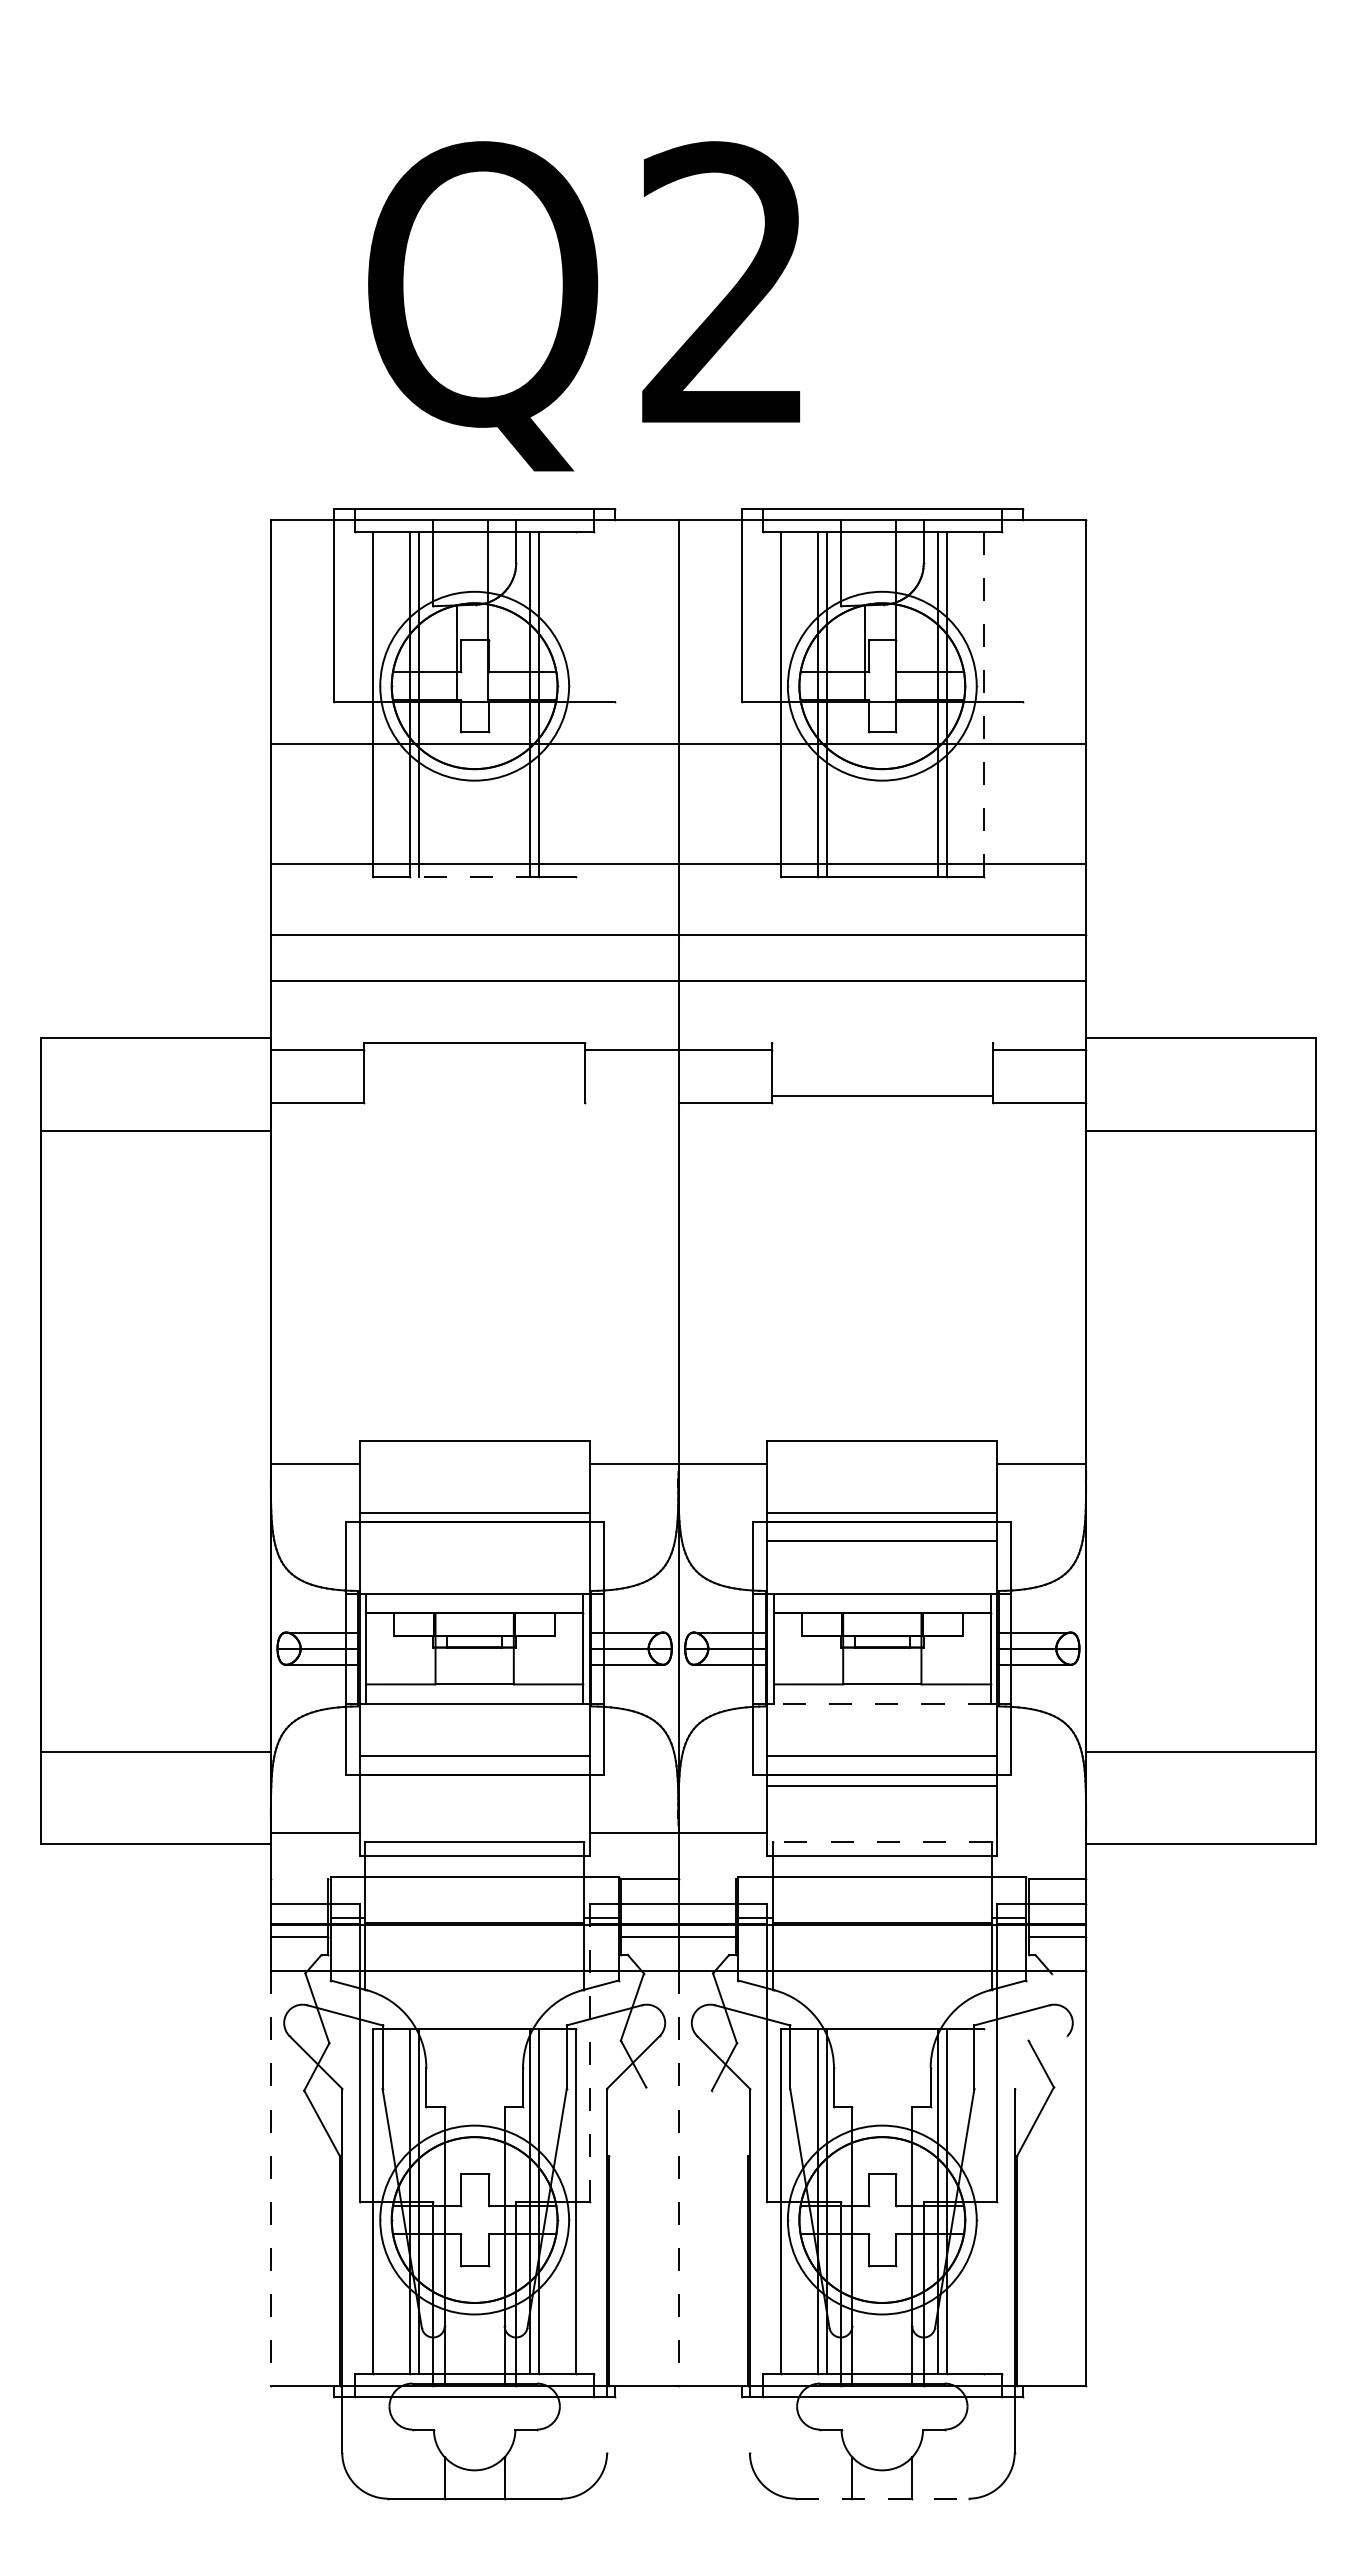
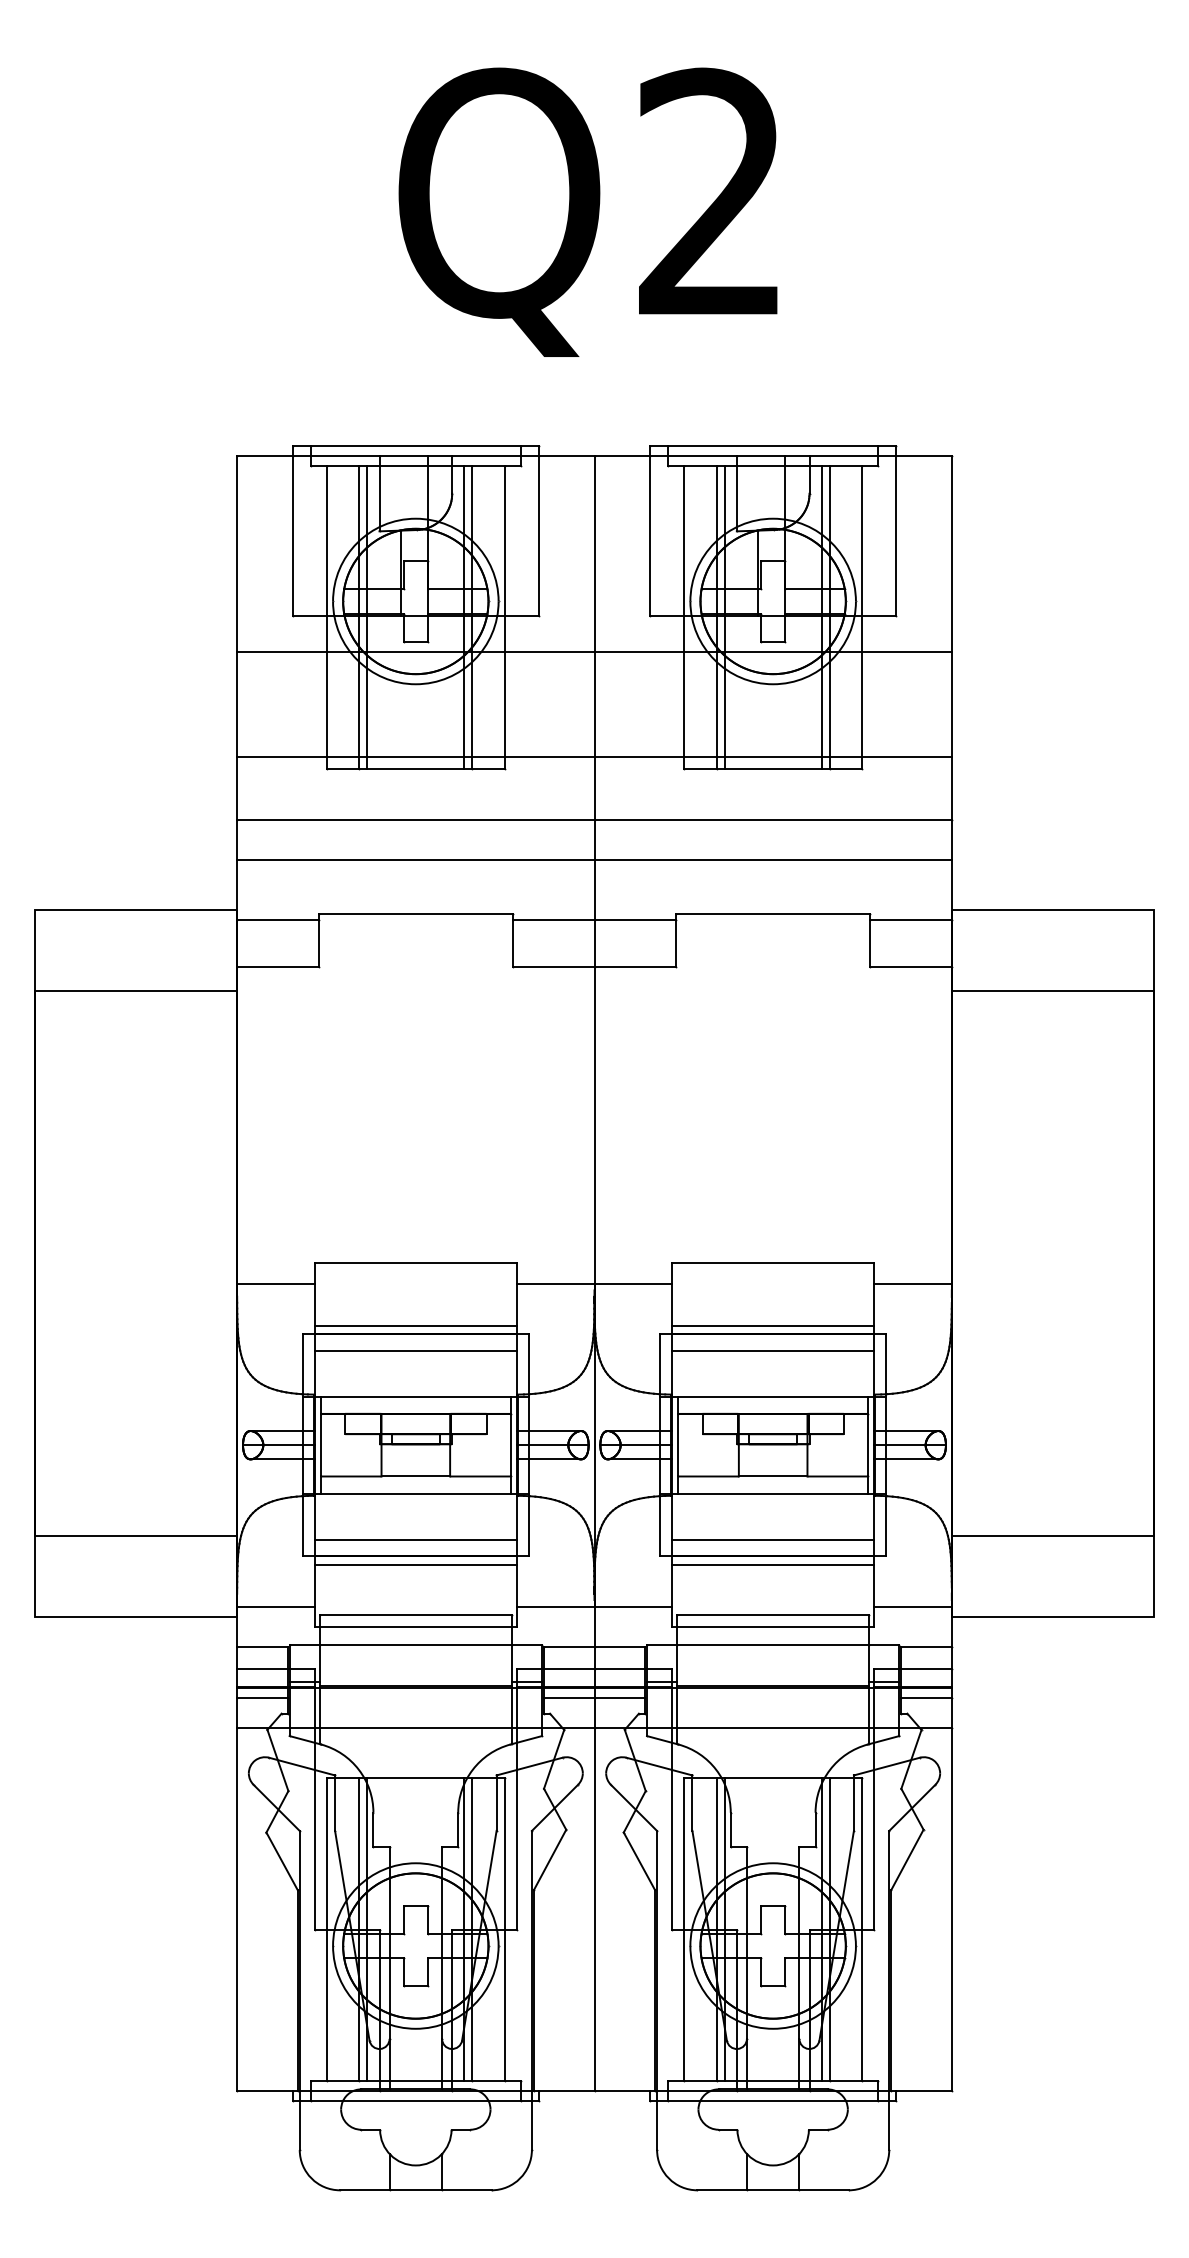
text: (584, 306) -> (588, 212), moved
line: (615, 611) -> (539, 535), added
line: (1022, 611) -> (896, 535), added
line: (576, 704) -> (505, 617), added
line: (983, 704) -> (861, 617), dashed -> solid
line: (474, 877) -> (415, 769), dashed -> solid
line: (881, 1096) -> (772, 914), moved
line: (631, 1103) -> (553, 967), added
line: (474, 1541) -> (415, 1351), added
line: (881, 1703) -> (772, 1493), dashed -> solid
line: (474, 1785) -> (415, 1565), added
line: (1041, 1833) -> (912, 1607), added
line: (881, 1842) -> (772, 1615), dashed -> solid
line: (299, 1879) -> (262, 1647), added
line: (707, 1879) -> (619, 1647), added
line: (1039, 2006) -> (910, 1758), added
line: (589, 2053) -> (516, 1800), dashed -> solid
line: (1040, 2062) -> (911, 1807), added
line: (627, 2121) -> (549, 1859), added
line: (729, 2123) -> (639, 1861), added
line: (270, 2179) -> (236, 1910), dashed -> solid
line: (678, 2179) -> (594, 1910), dashed -> solid
line: (983, 2201) -> (861, 1929), added
line: (607, 2424) -> (532, 2125), added
line: (749, 2424) -> (656, 2125), added
line: (882, 2498) -> (773, 2190), dashed -> solid

